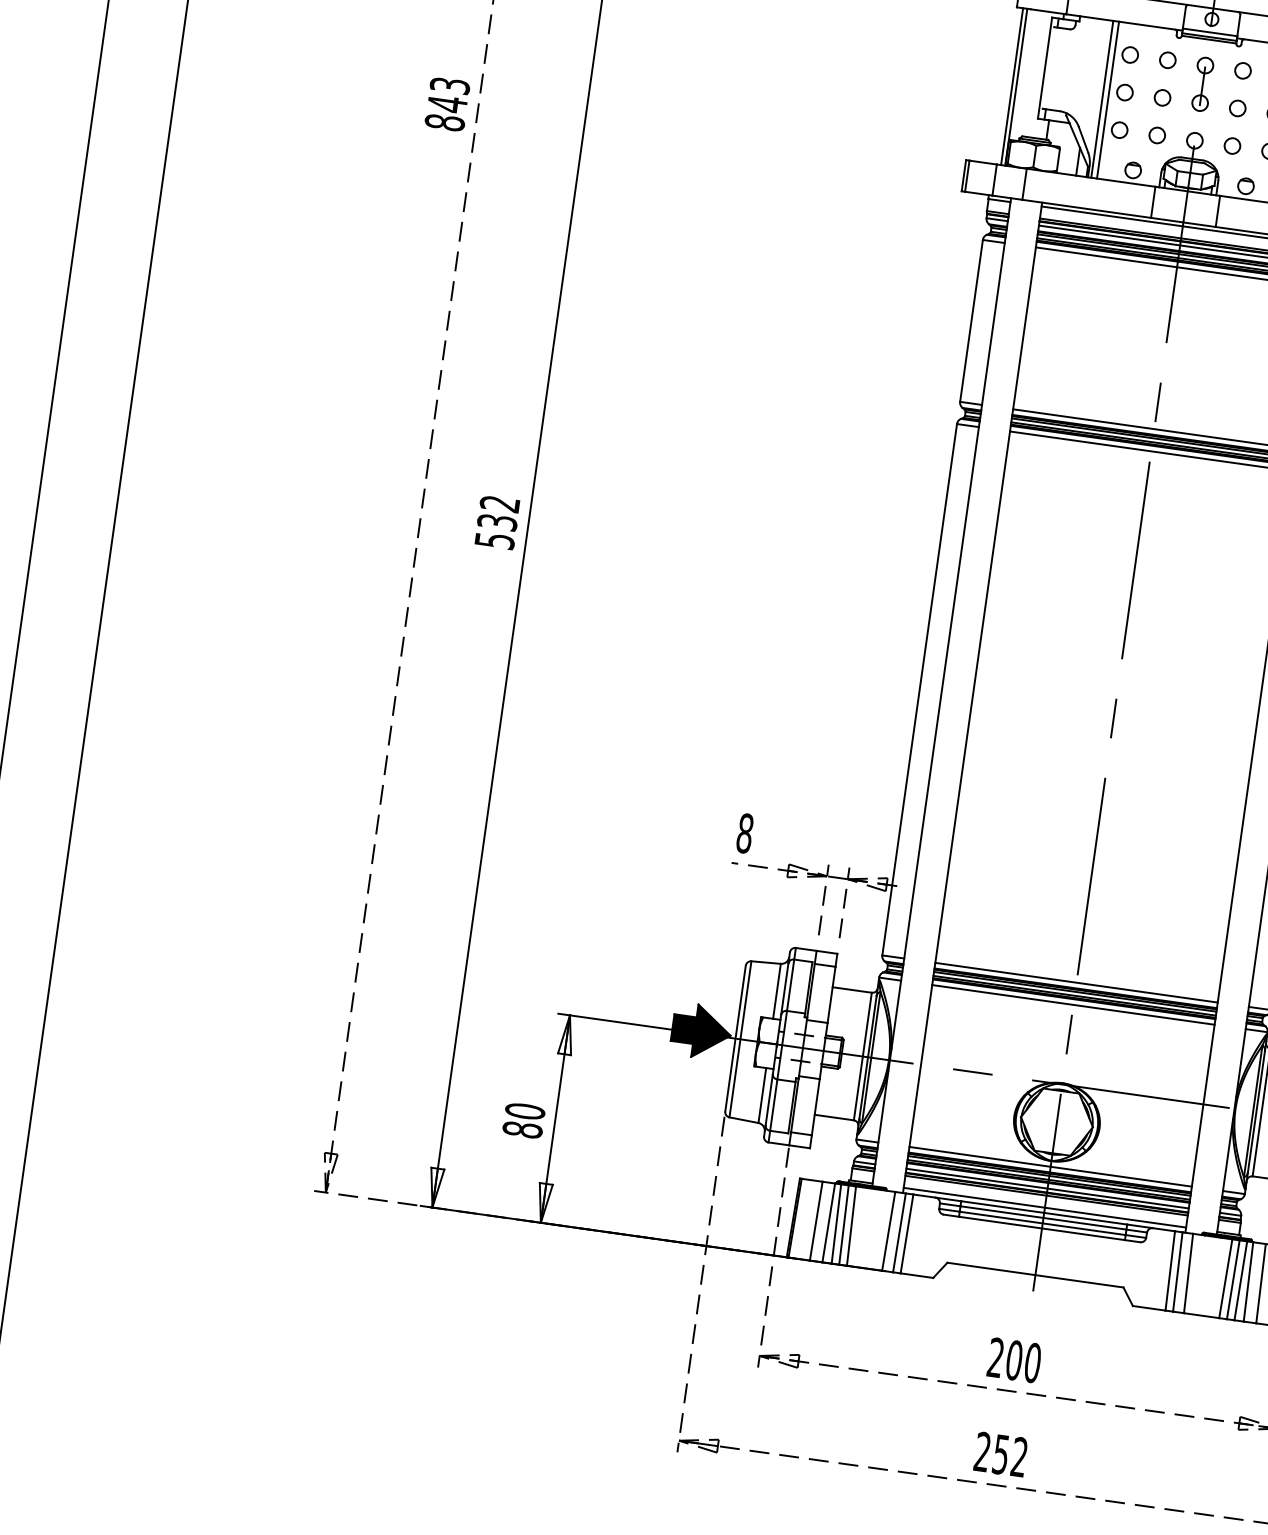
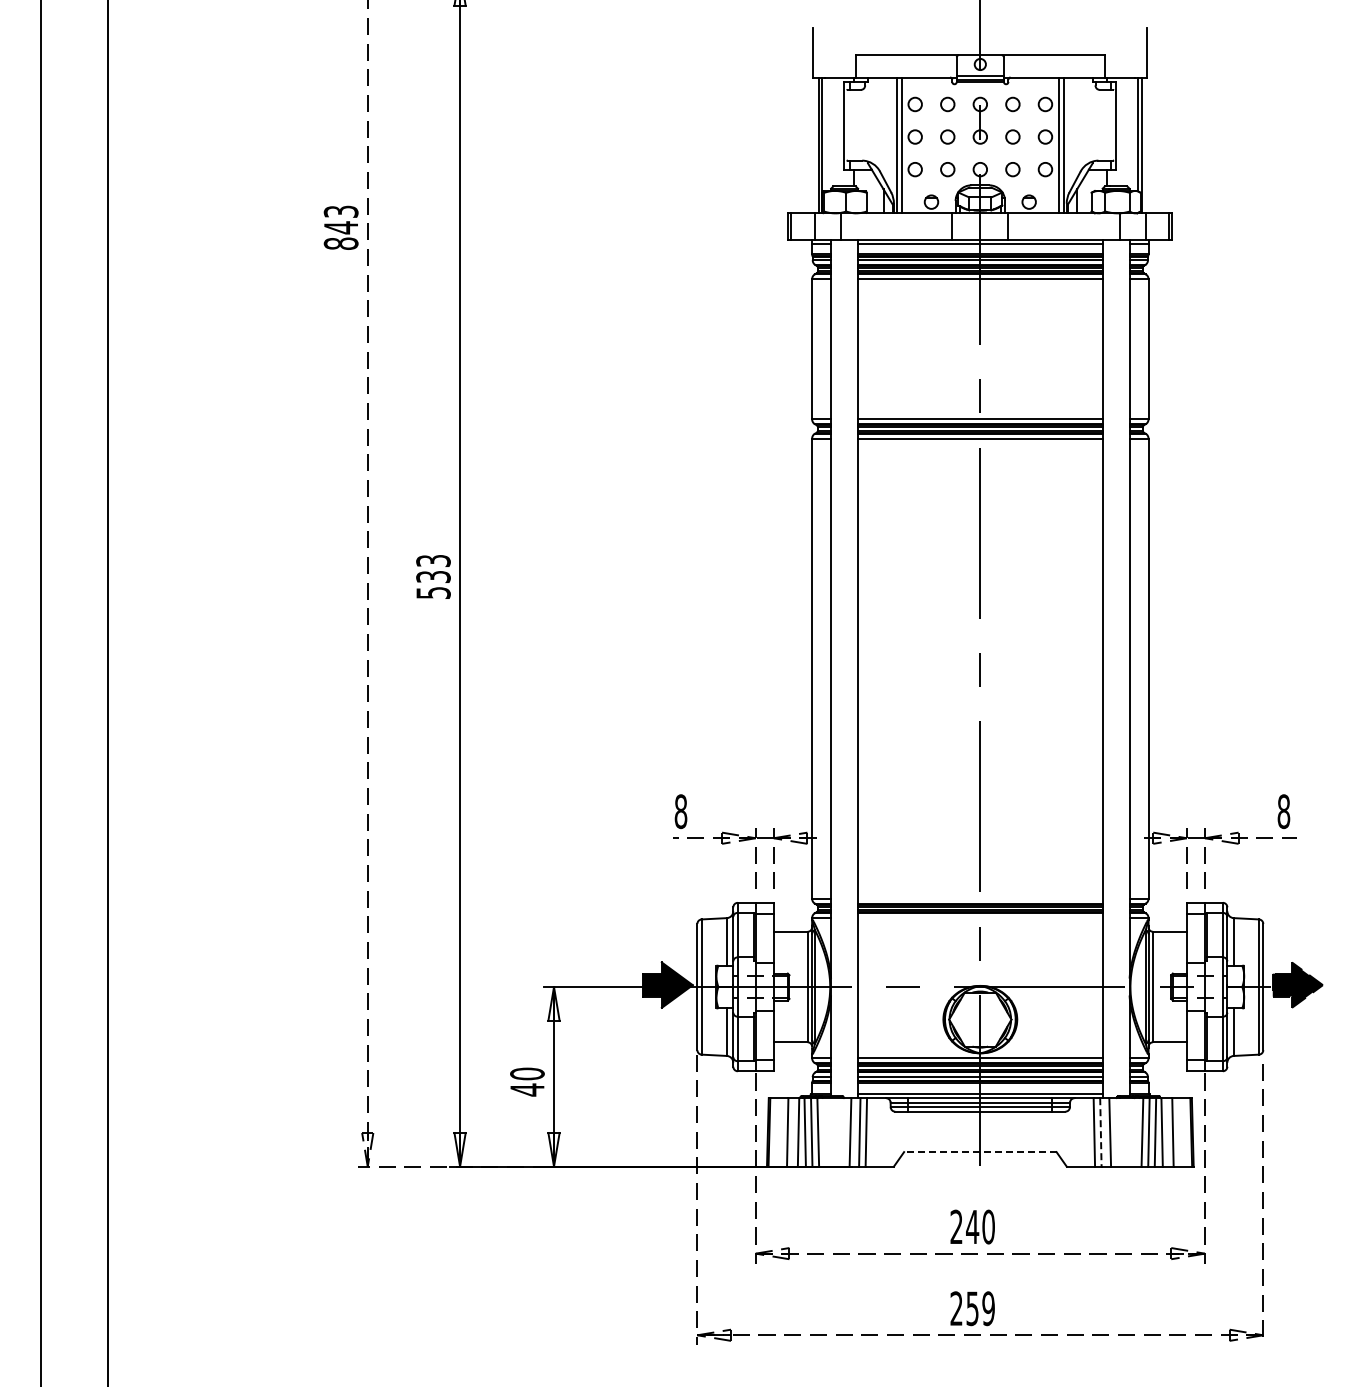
text: (499, 504) -> (433, 561), 532 -> 533
line: (1076, 982) -> (980, 898), removed
line: (1073, 1005) -> (980, 918), removed
text: (522, 1129) -> (527, 1089), 80 -> 40
line: (1177, 1271) -> (1100, 1132), solid -> dashed
line: (1034, 1275) -> (979, 1152), solid -> dashed
text: (1014, 1359) -> (972, 1226), 200 -> 240
text: (1019, 1457) -> (988, 1308), 252 -> 259

